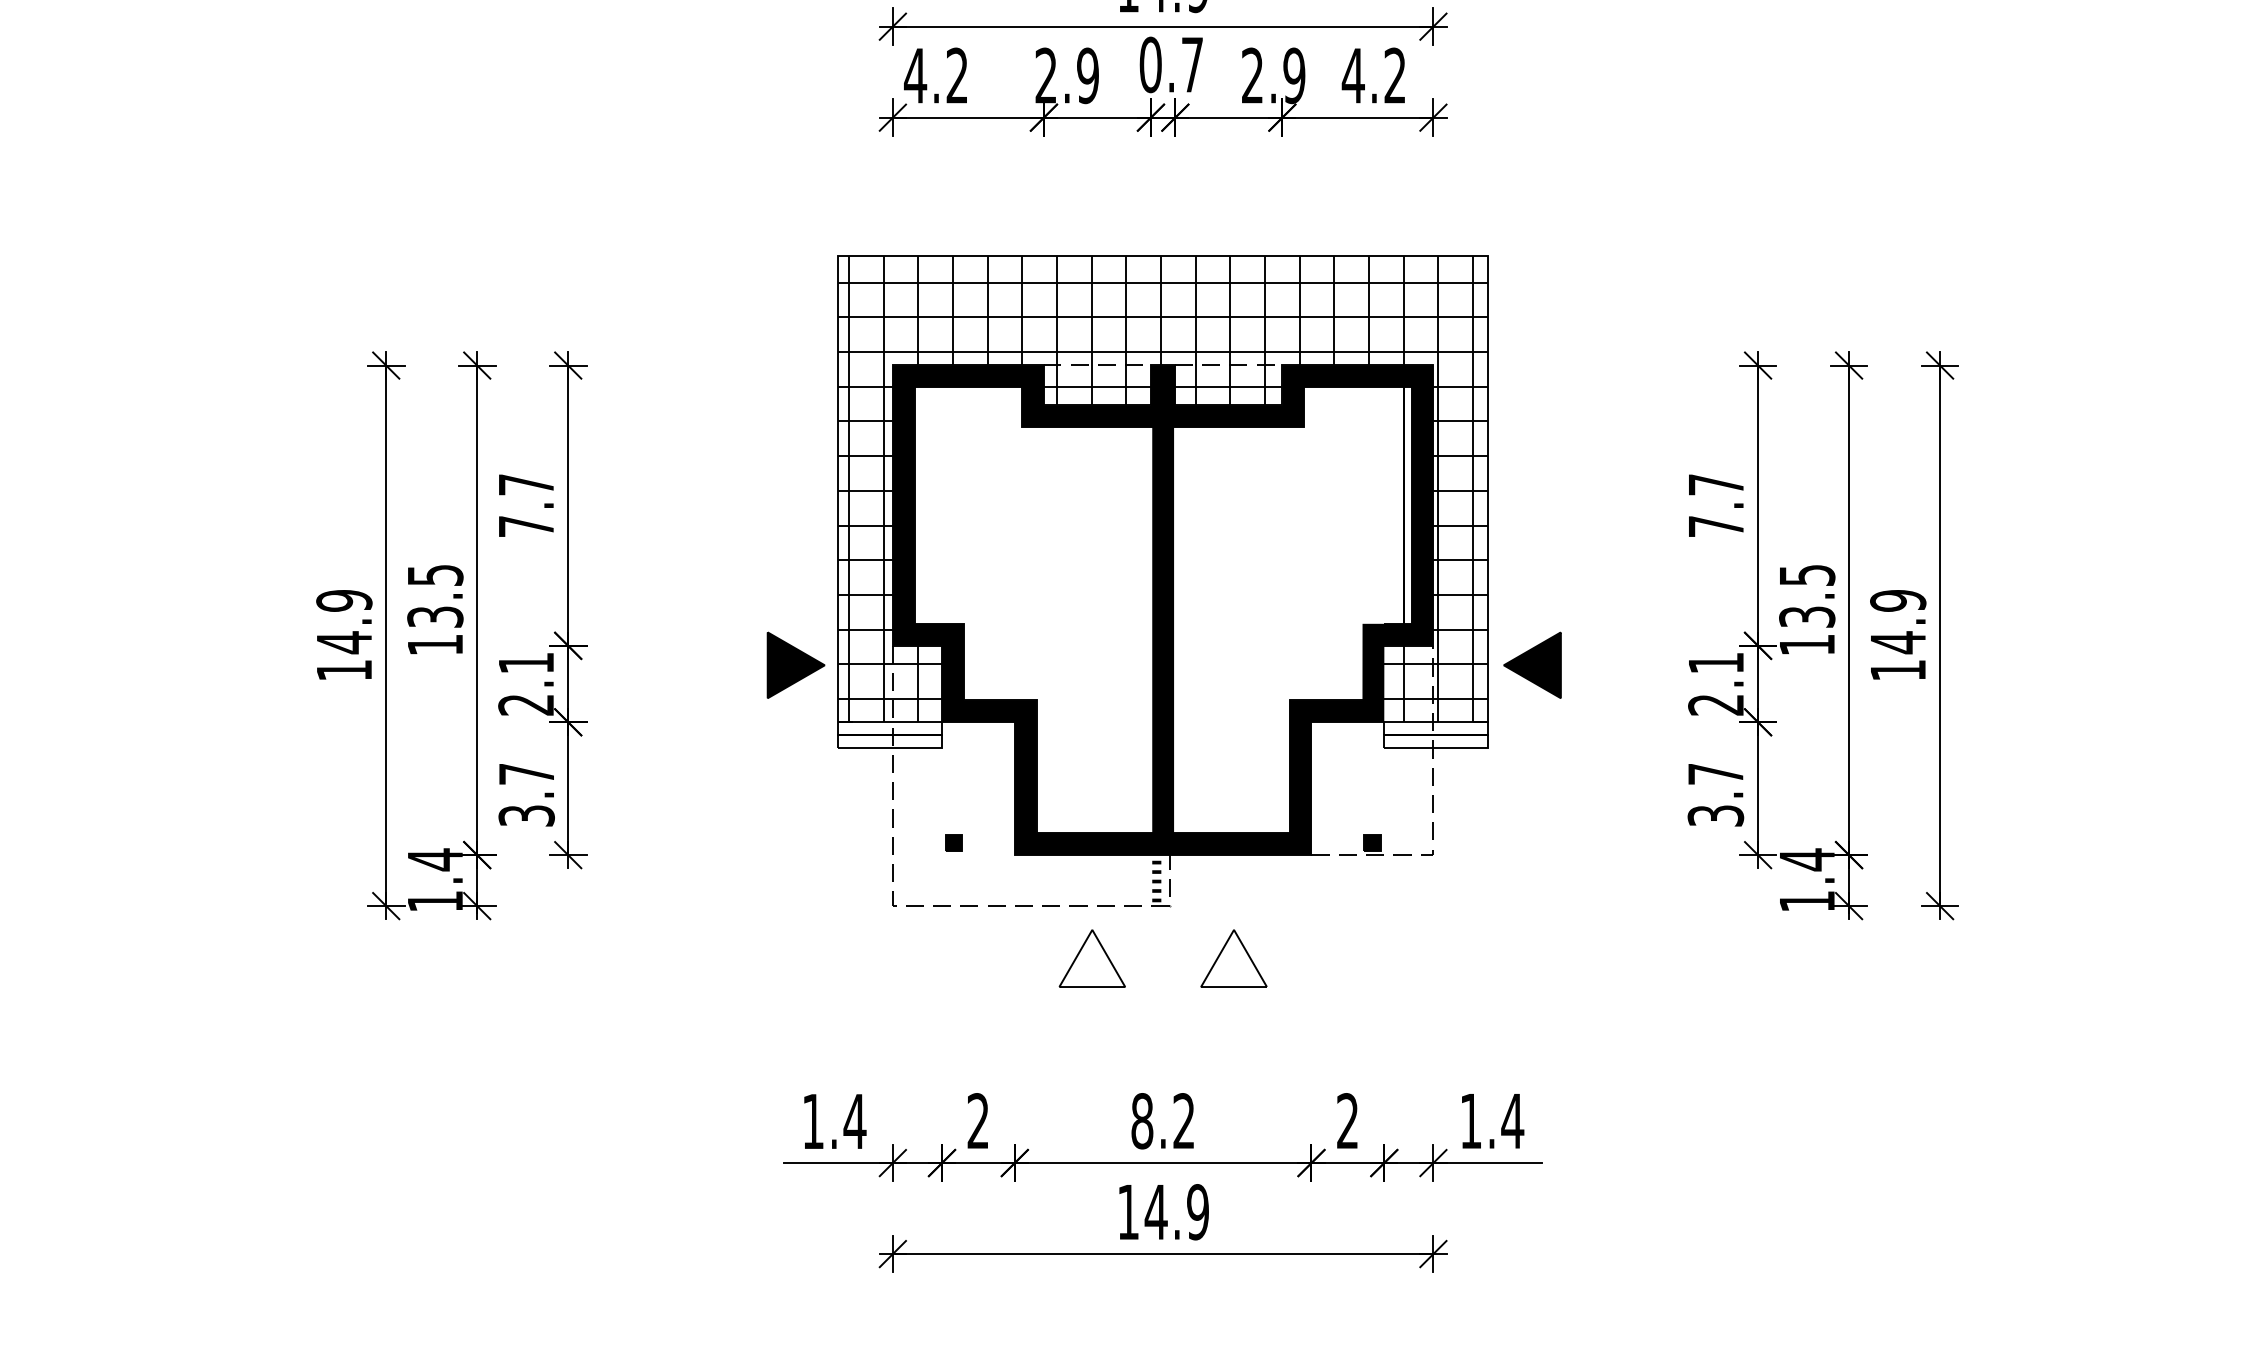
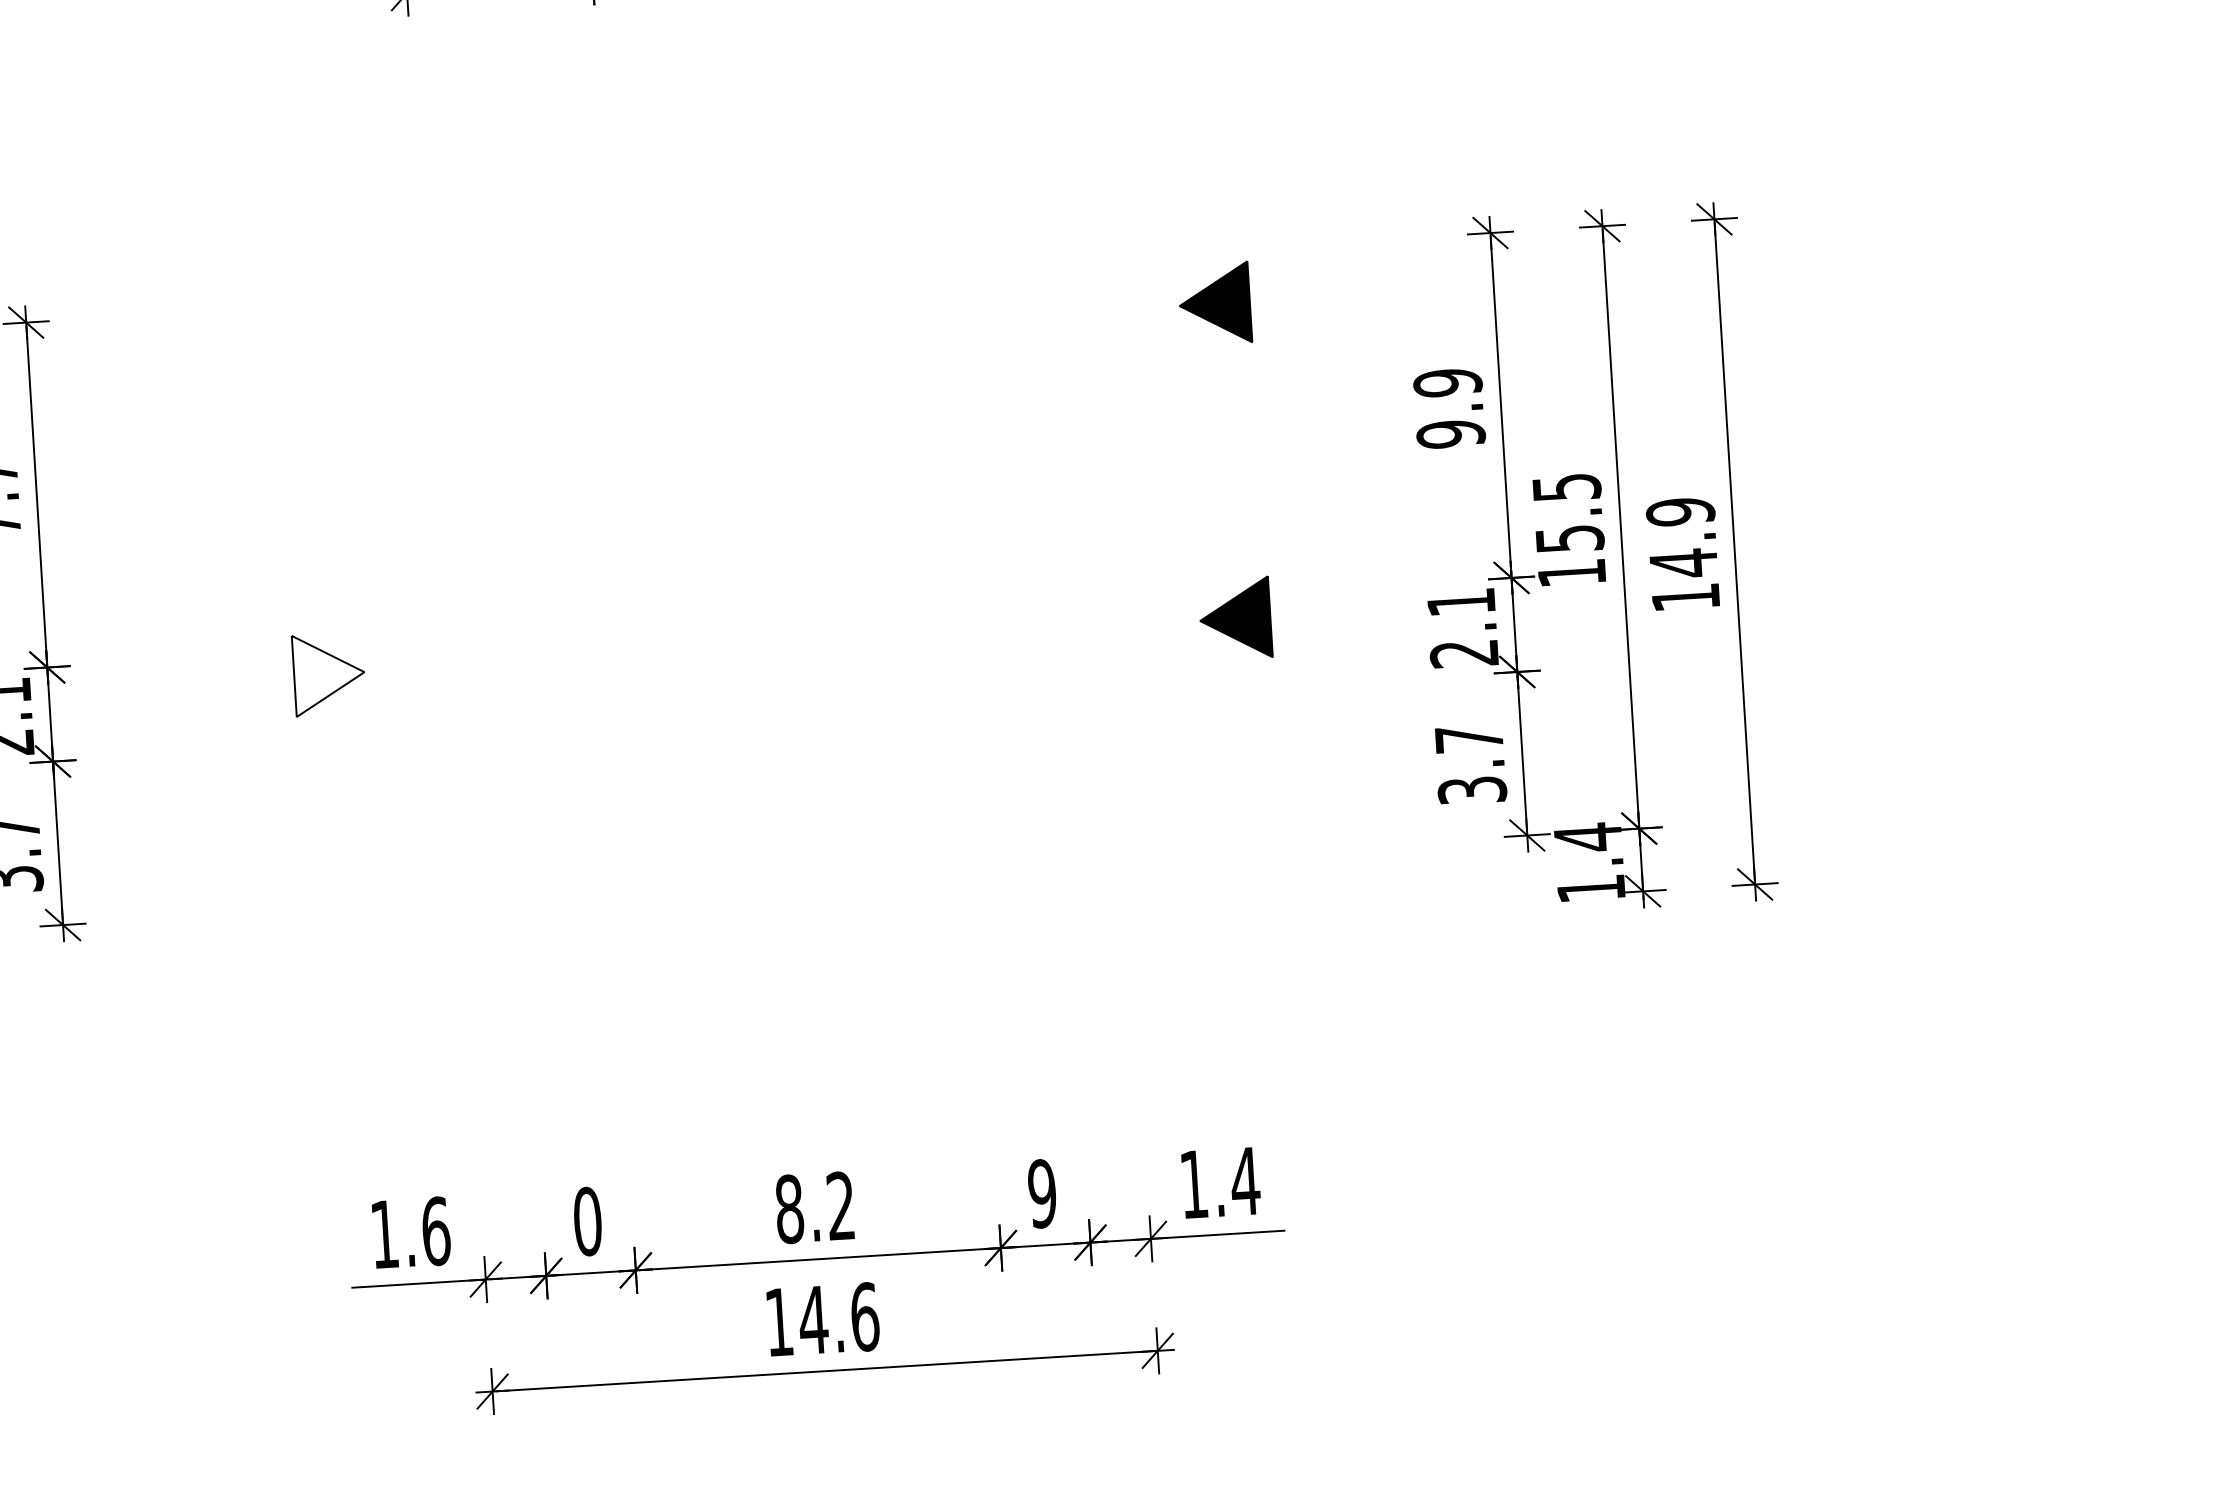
part: (1531, 408) -> (1214, 302), added
text: (1716, 505) -> (1449, 408), 7.7 -> 9.9
part: (1162, 581) -> (773, 543), removed
text: (1806, 616) -> (1568, 538), 13.5 -> 15.5
fill: (795, 665) -> (328, 674), removed
part: (1091, 958) -> (714, 1012), removed
part: (1233, 958) -> (889, 1002), removed
text: (854, 1121) -> (435, 1231), 1.4 -> 1.6
text: (978, 1121) -> (587, 1221), 2 -> 0
text: (1347, 1121) -> (1042, 1194), 2 -> 9
text: (1198, 1212) -> (865, 1317), 14.9 -> 14.6

